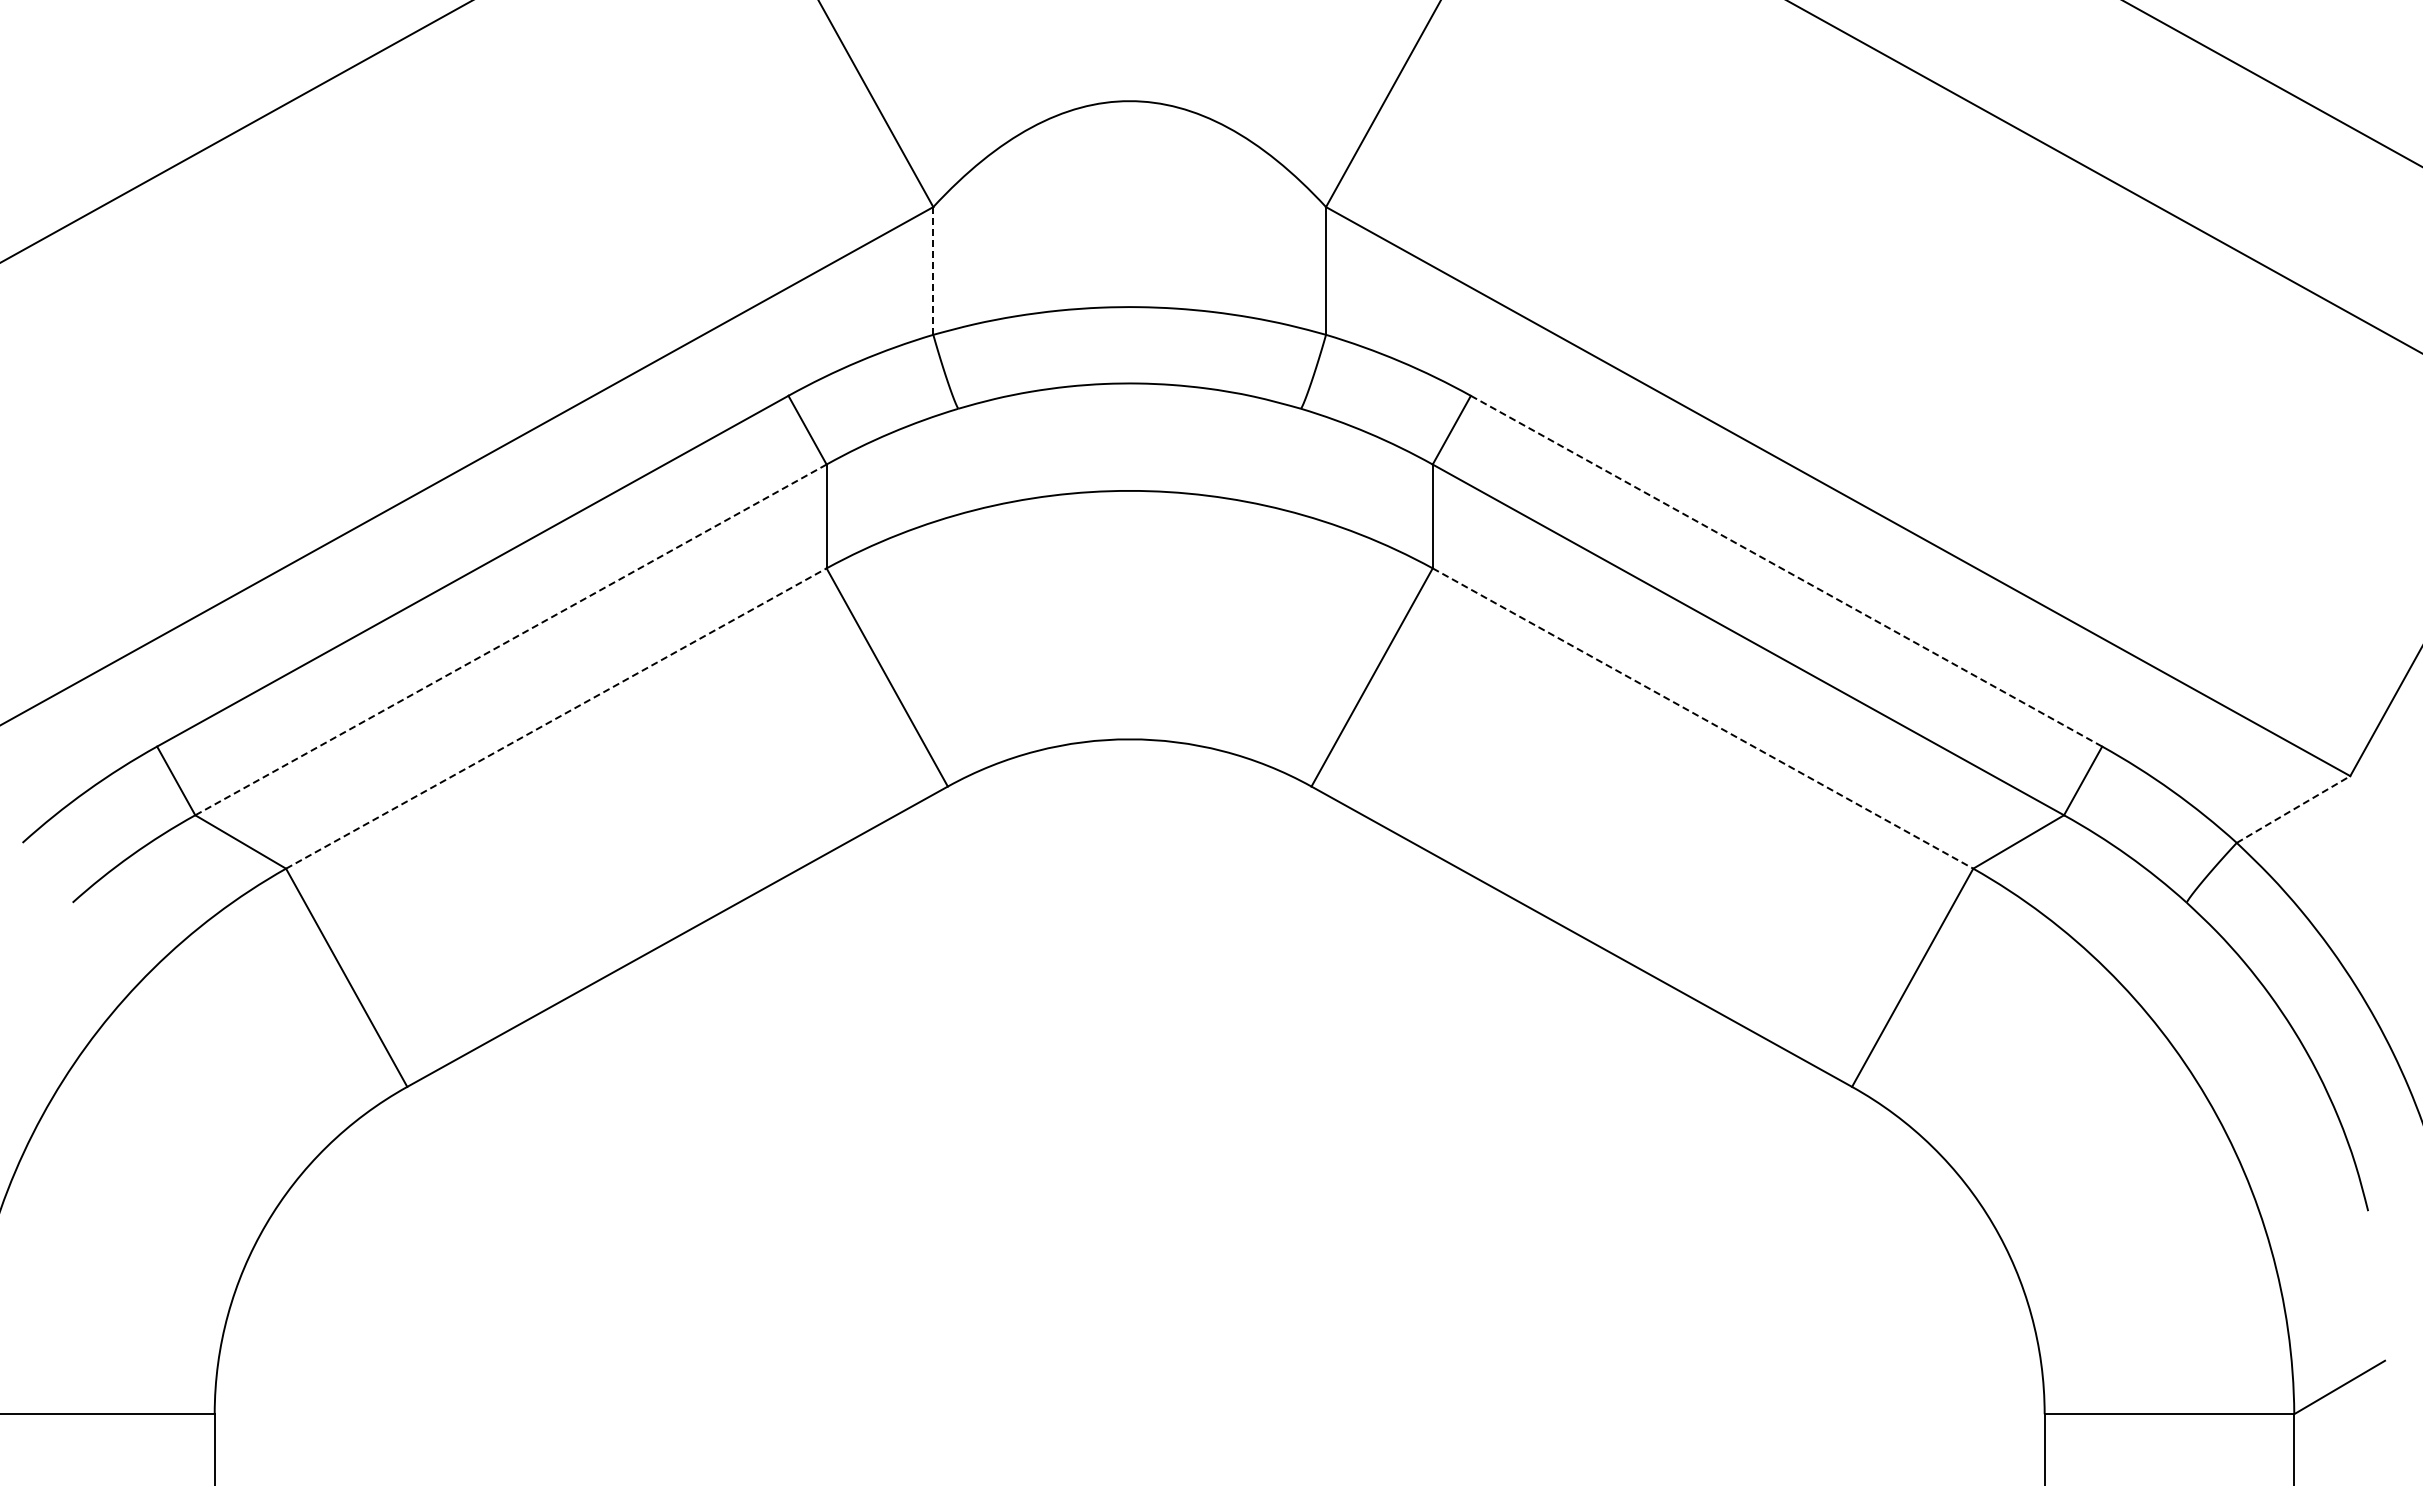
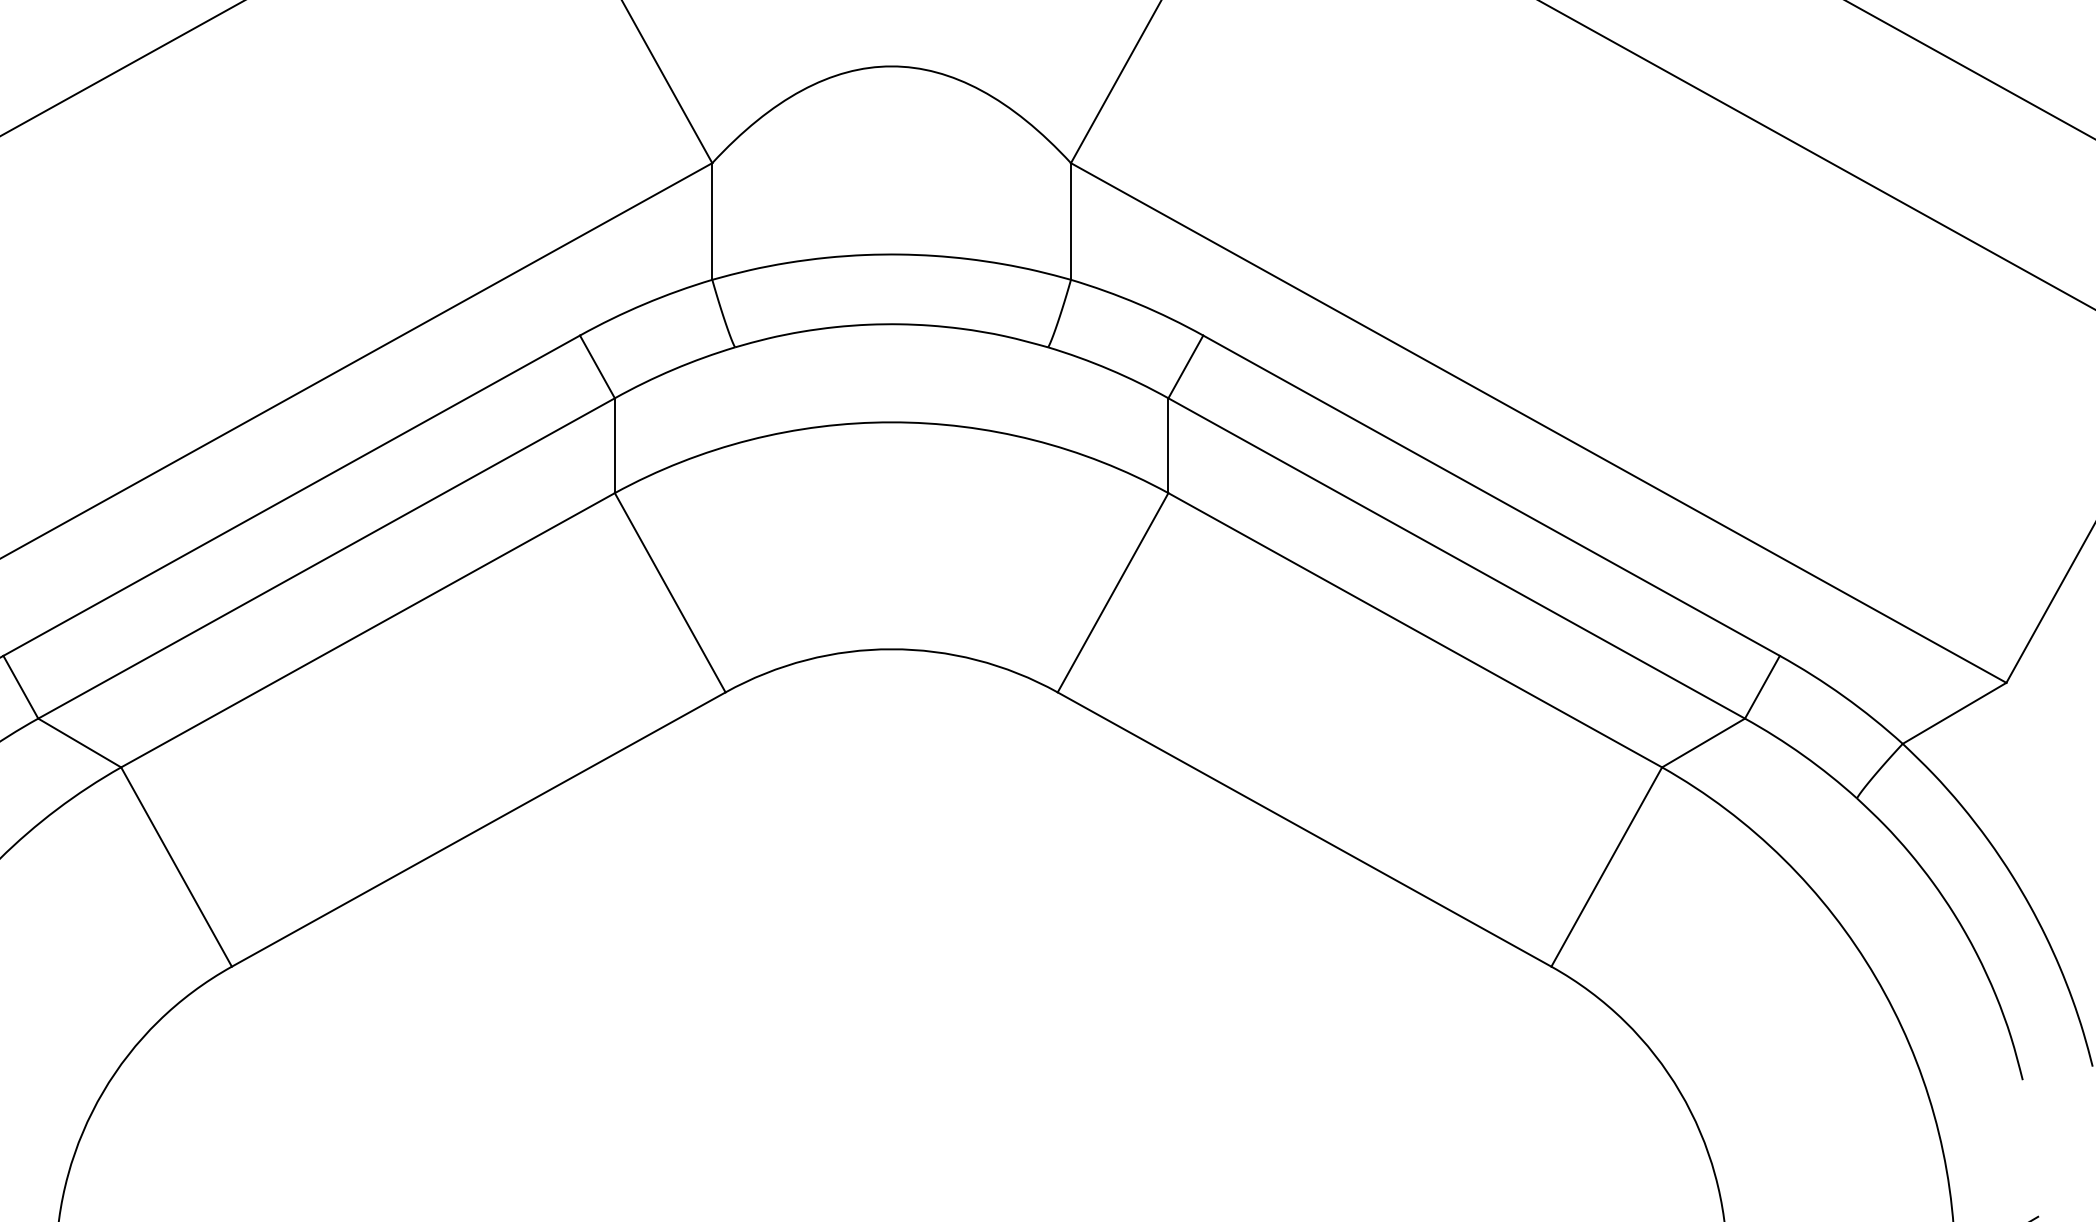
line: (933, 270) -> (712, 221), dashed -> solid
line: (1787, 571) -> (1492, 495), dashed -> solid
line: (510, 640) -> (326, 558), dashed -> solid
line: (556, 718) -> (368, 630), dashed -> solid
line: (1703, 718) -> (1415, 630), dashed -> solid
line: (2293, 809) -> (1954, 713), dashed -> solid

